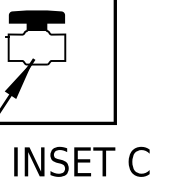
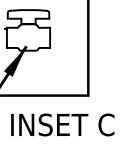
fill: (36, 20) -> (28, 17), removed

